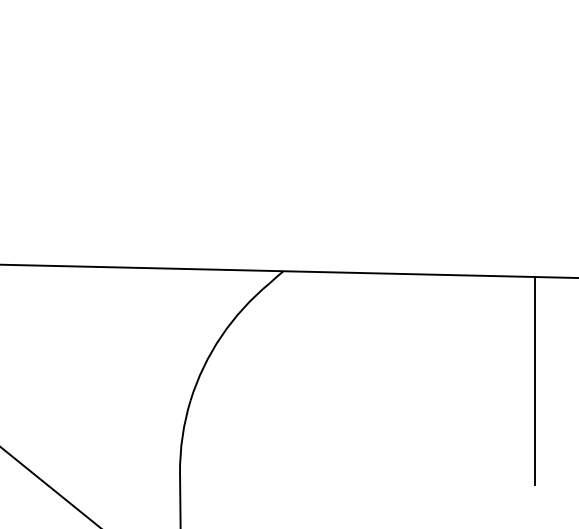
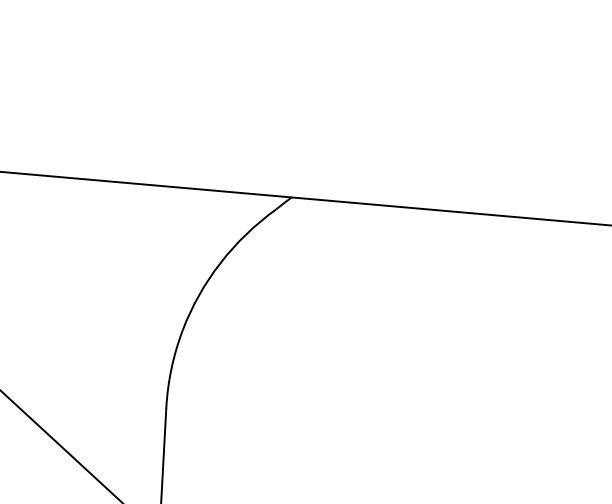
line: (534, 380) -> (554, 332), removed

